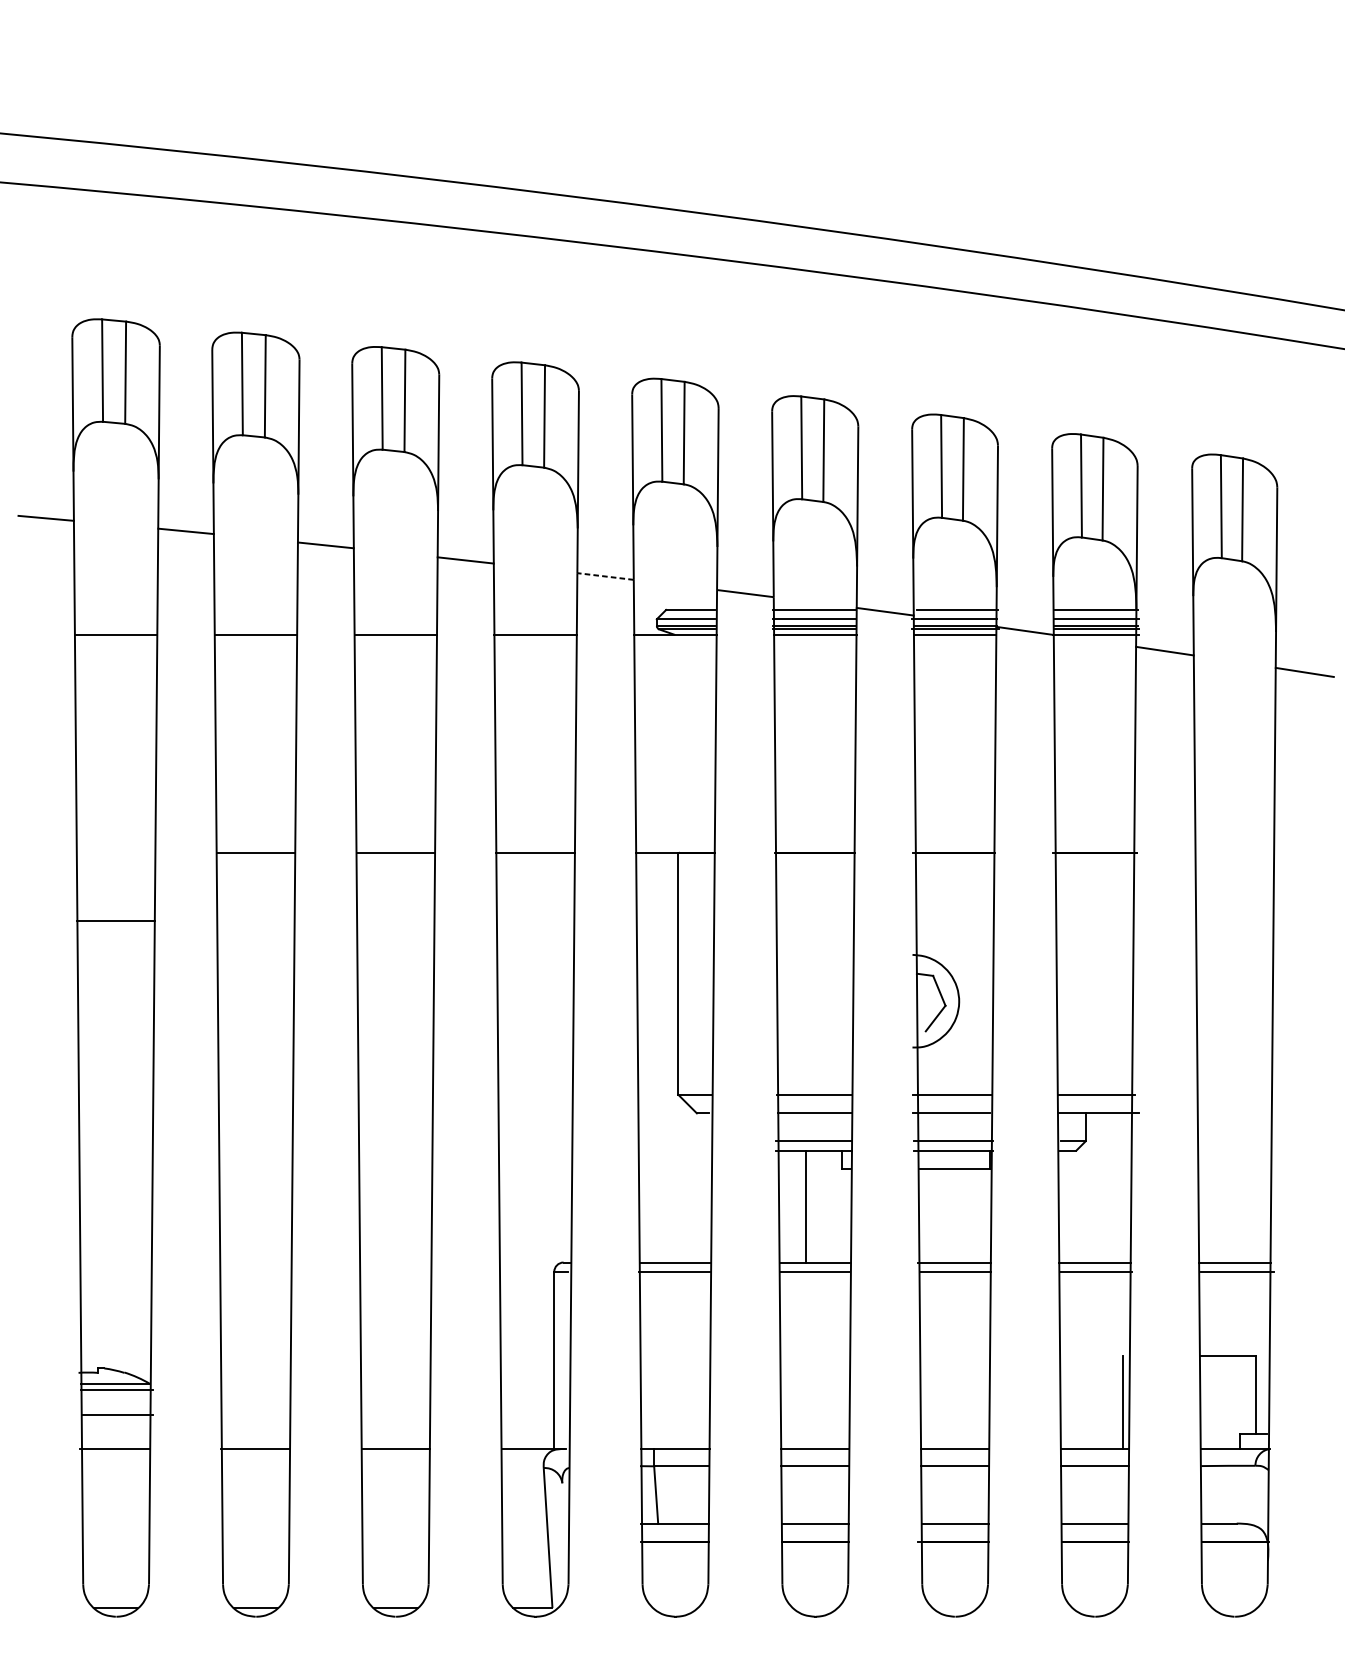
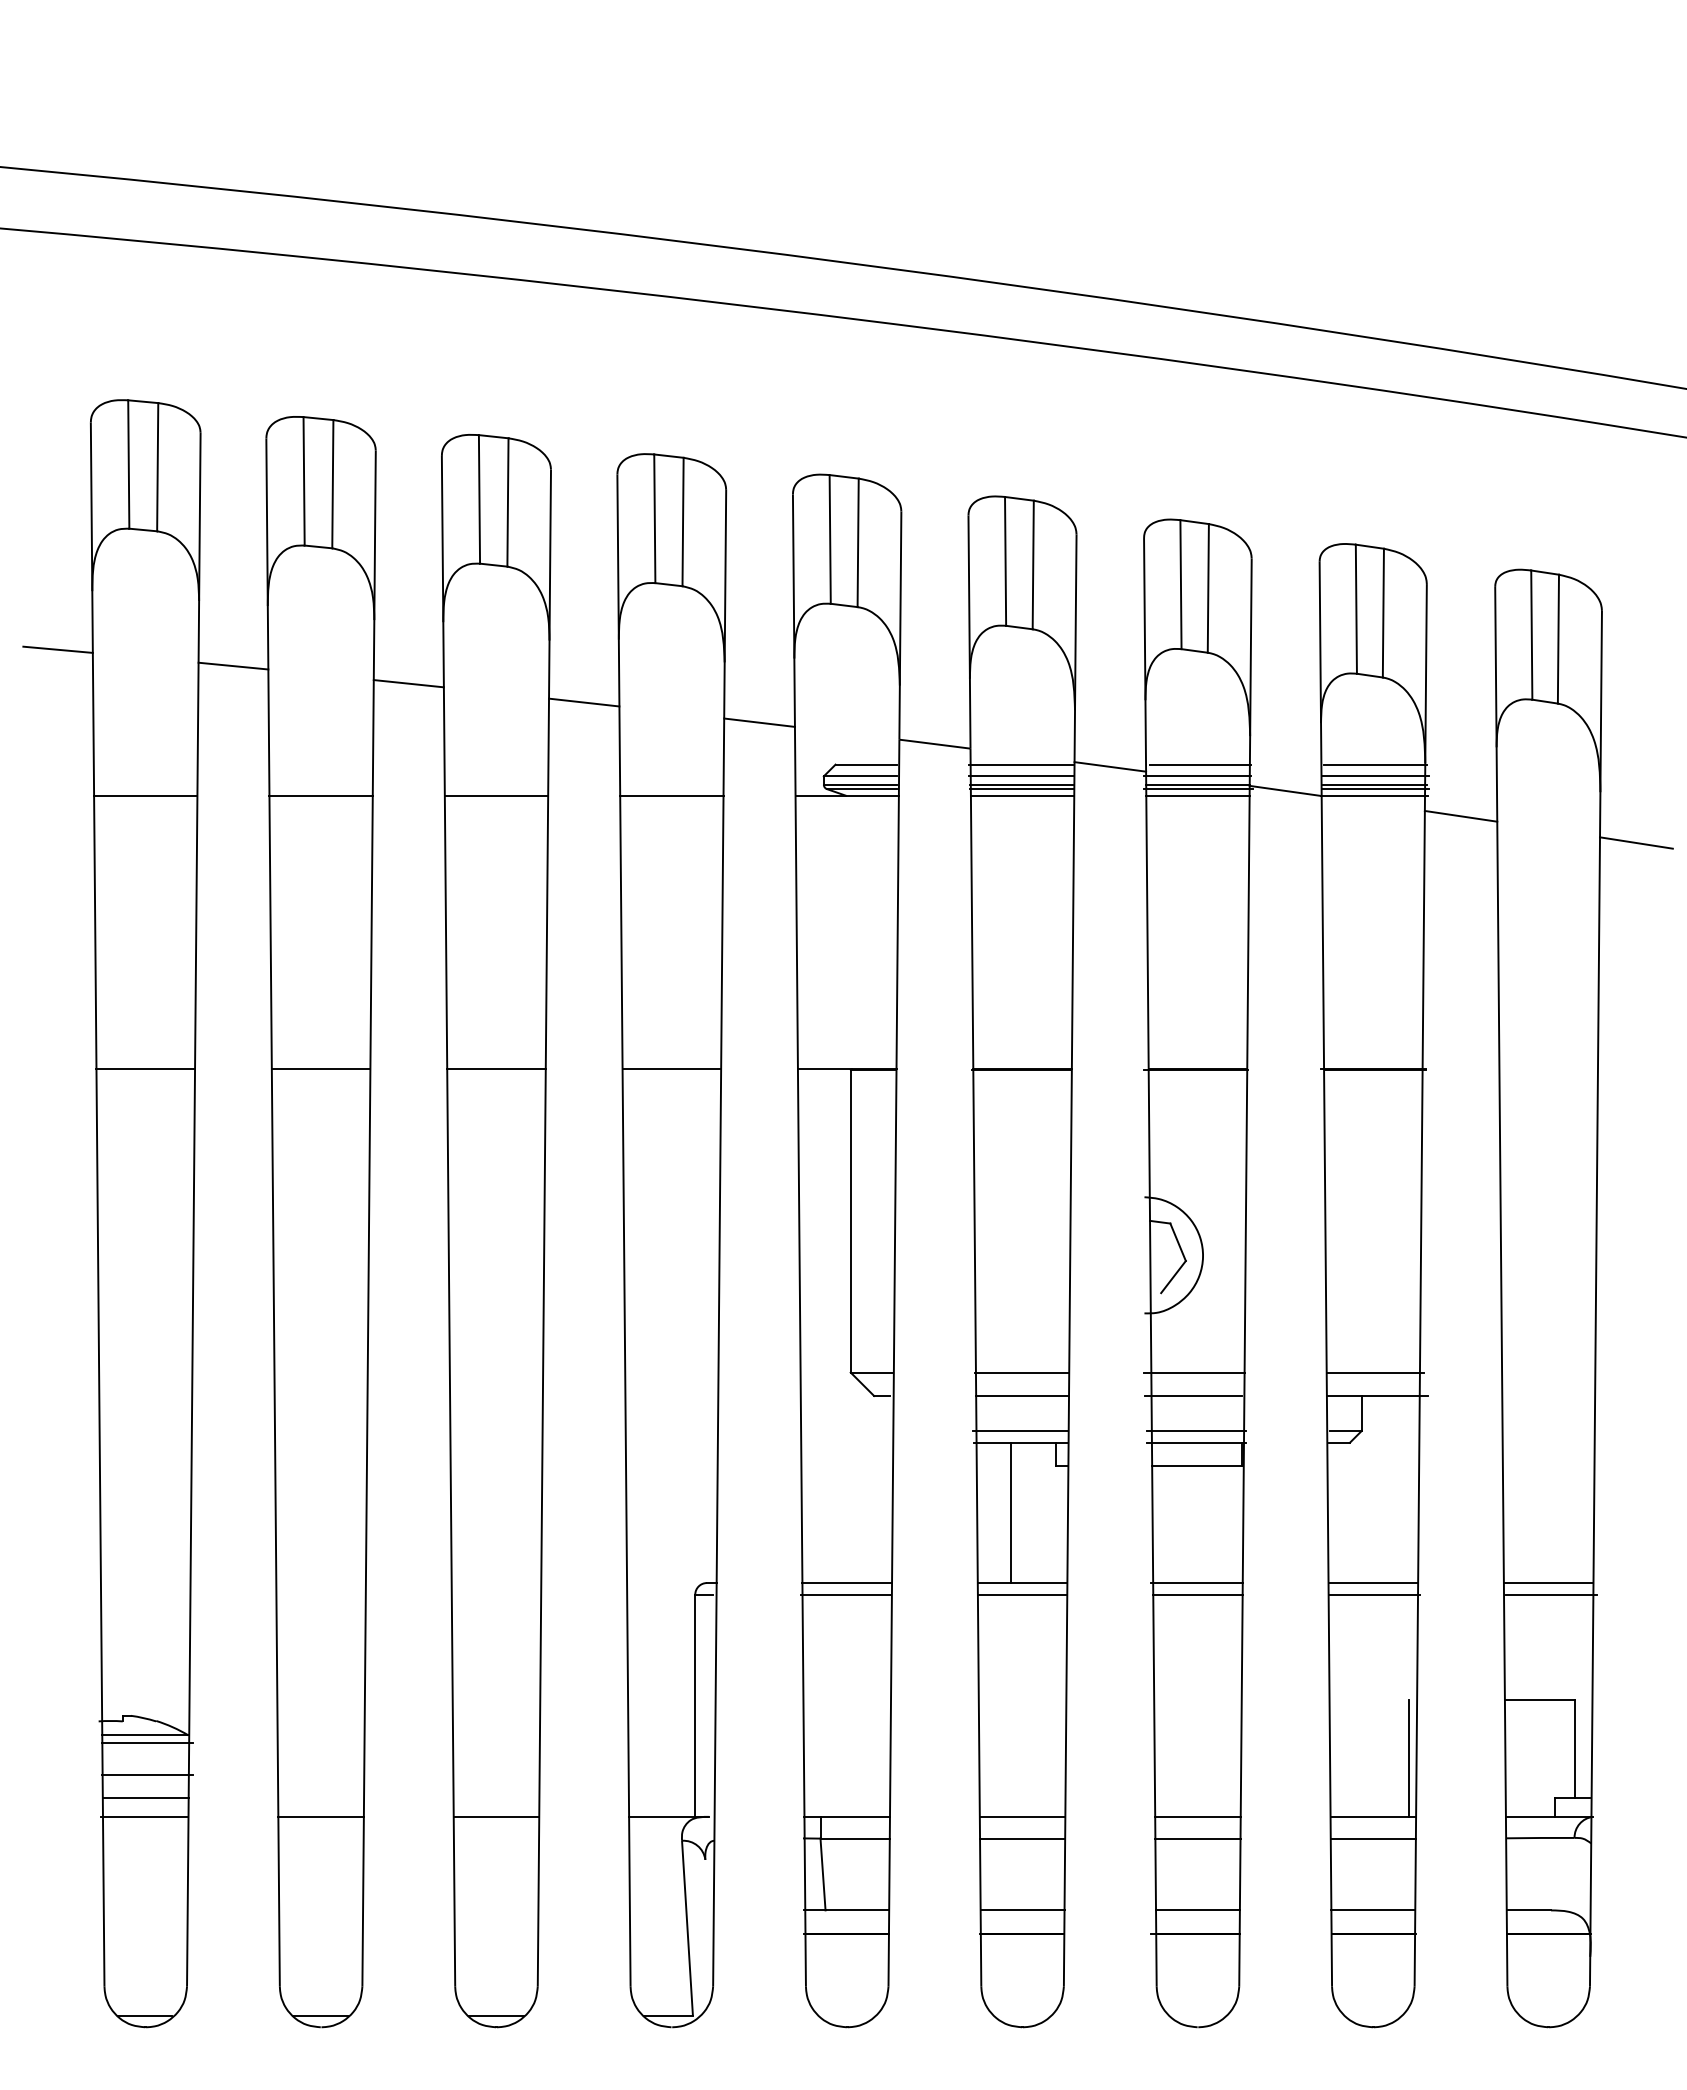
line: (605, 576) -> (759, 722), dashed -> solid
line: (115, 921) -> (145, 1069), moved
line: (115, 1434) -> (145, 1798), added

